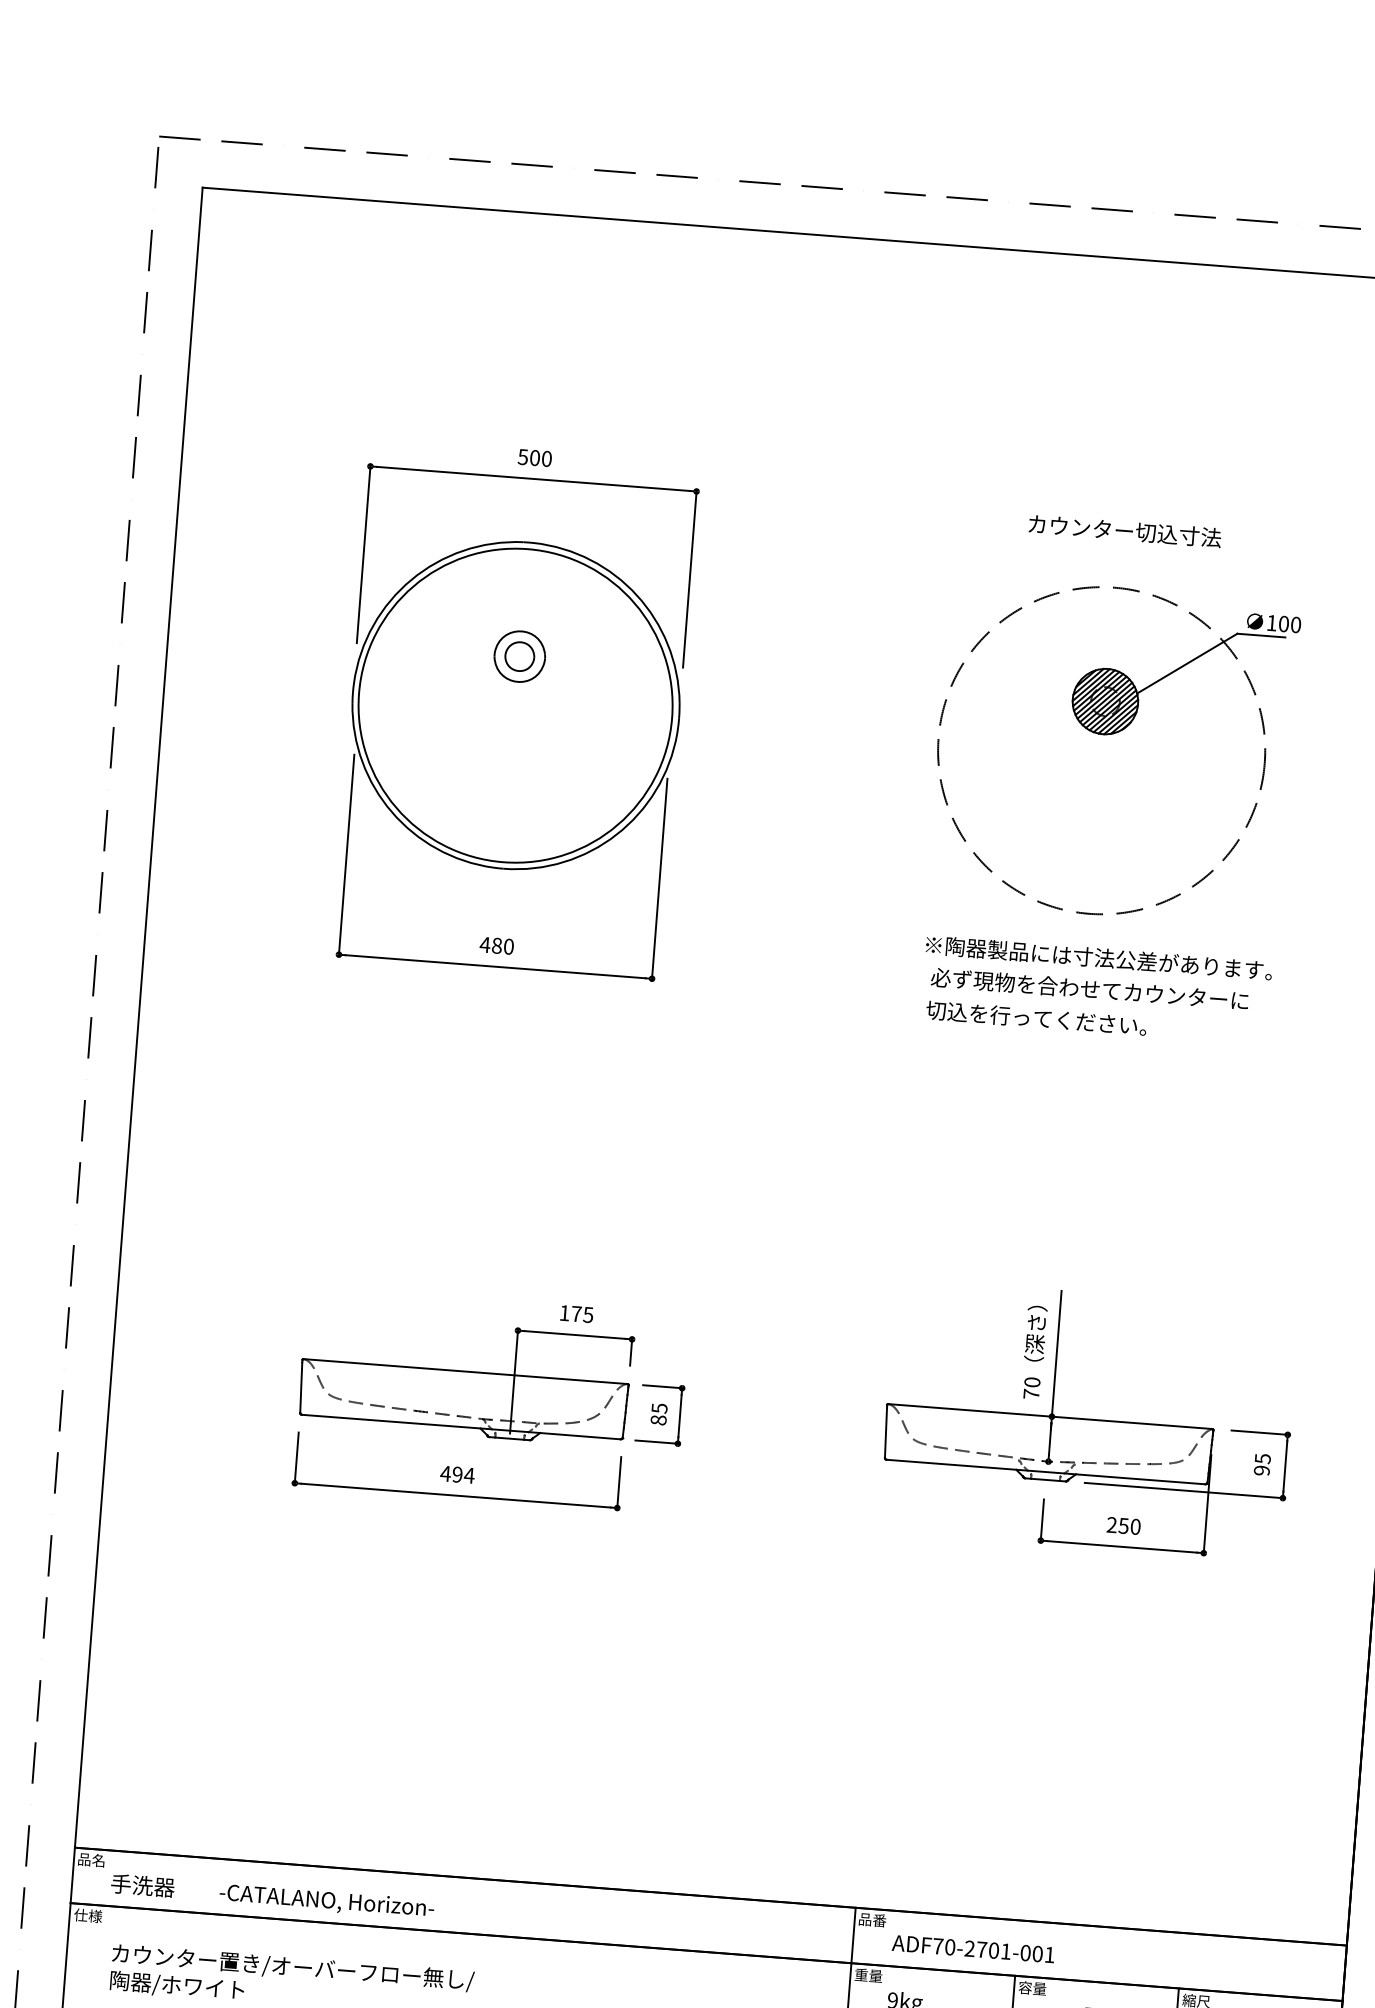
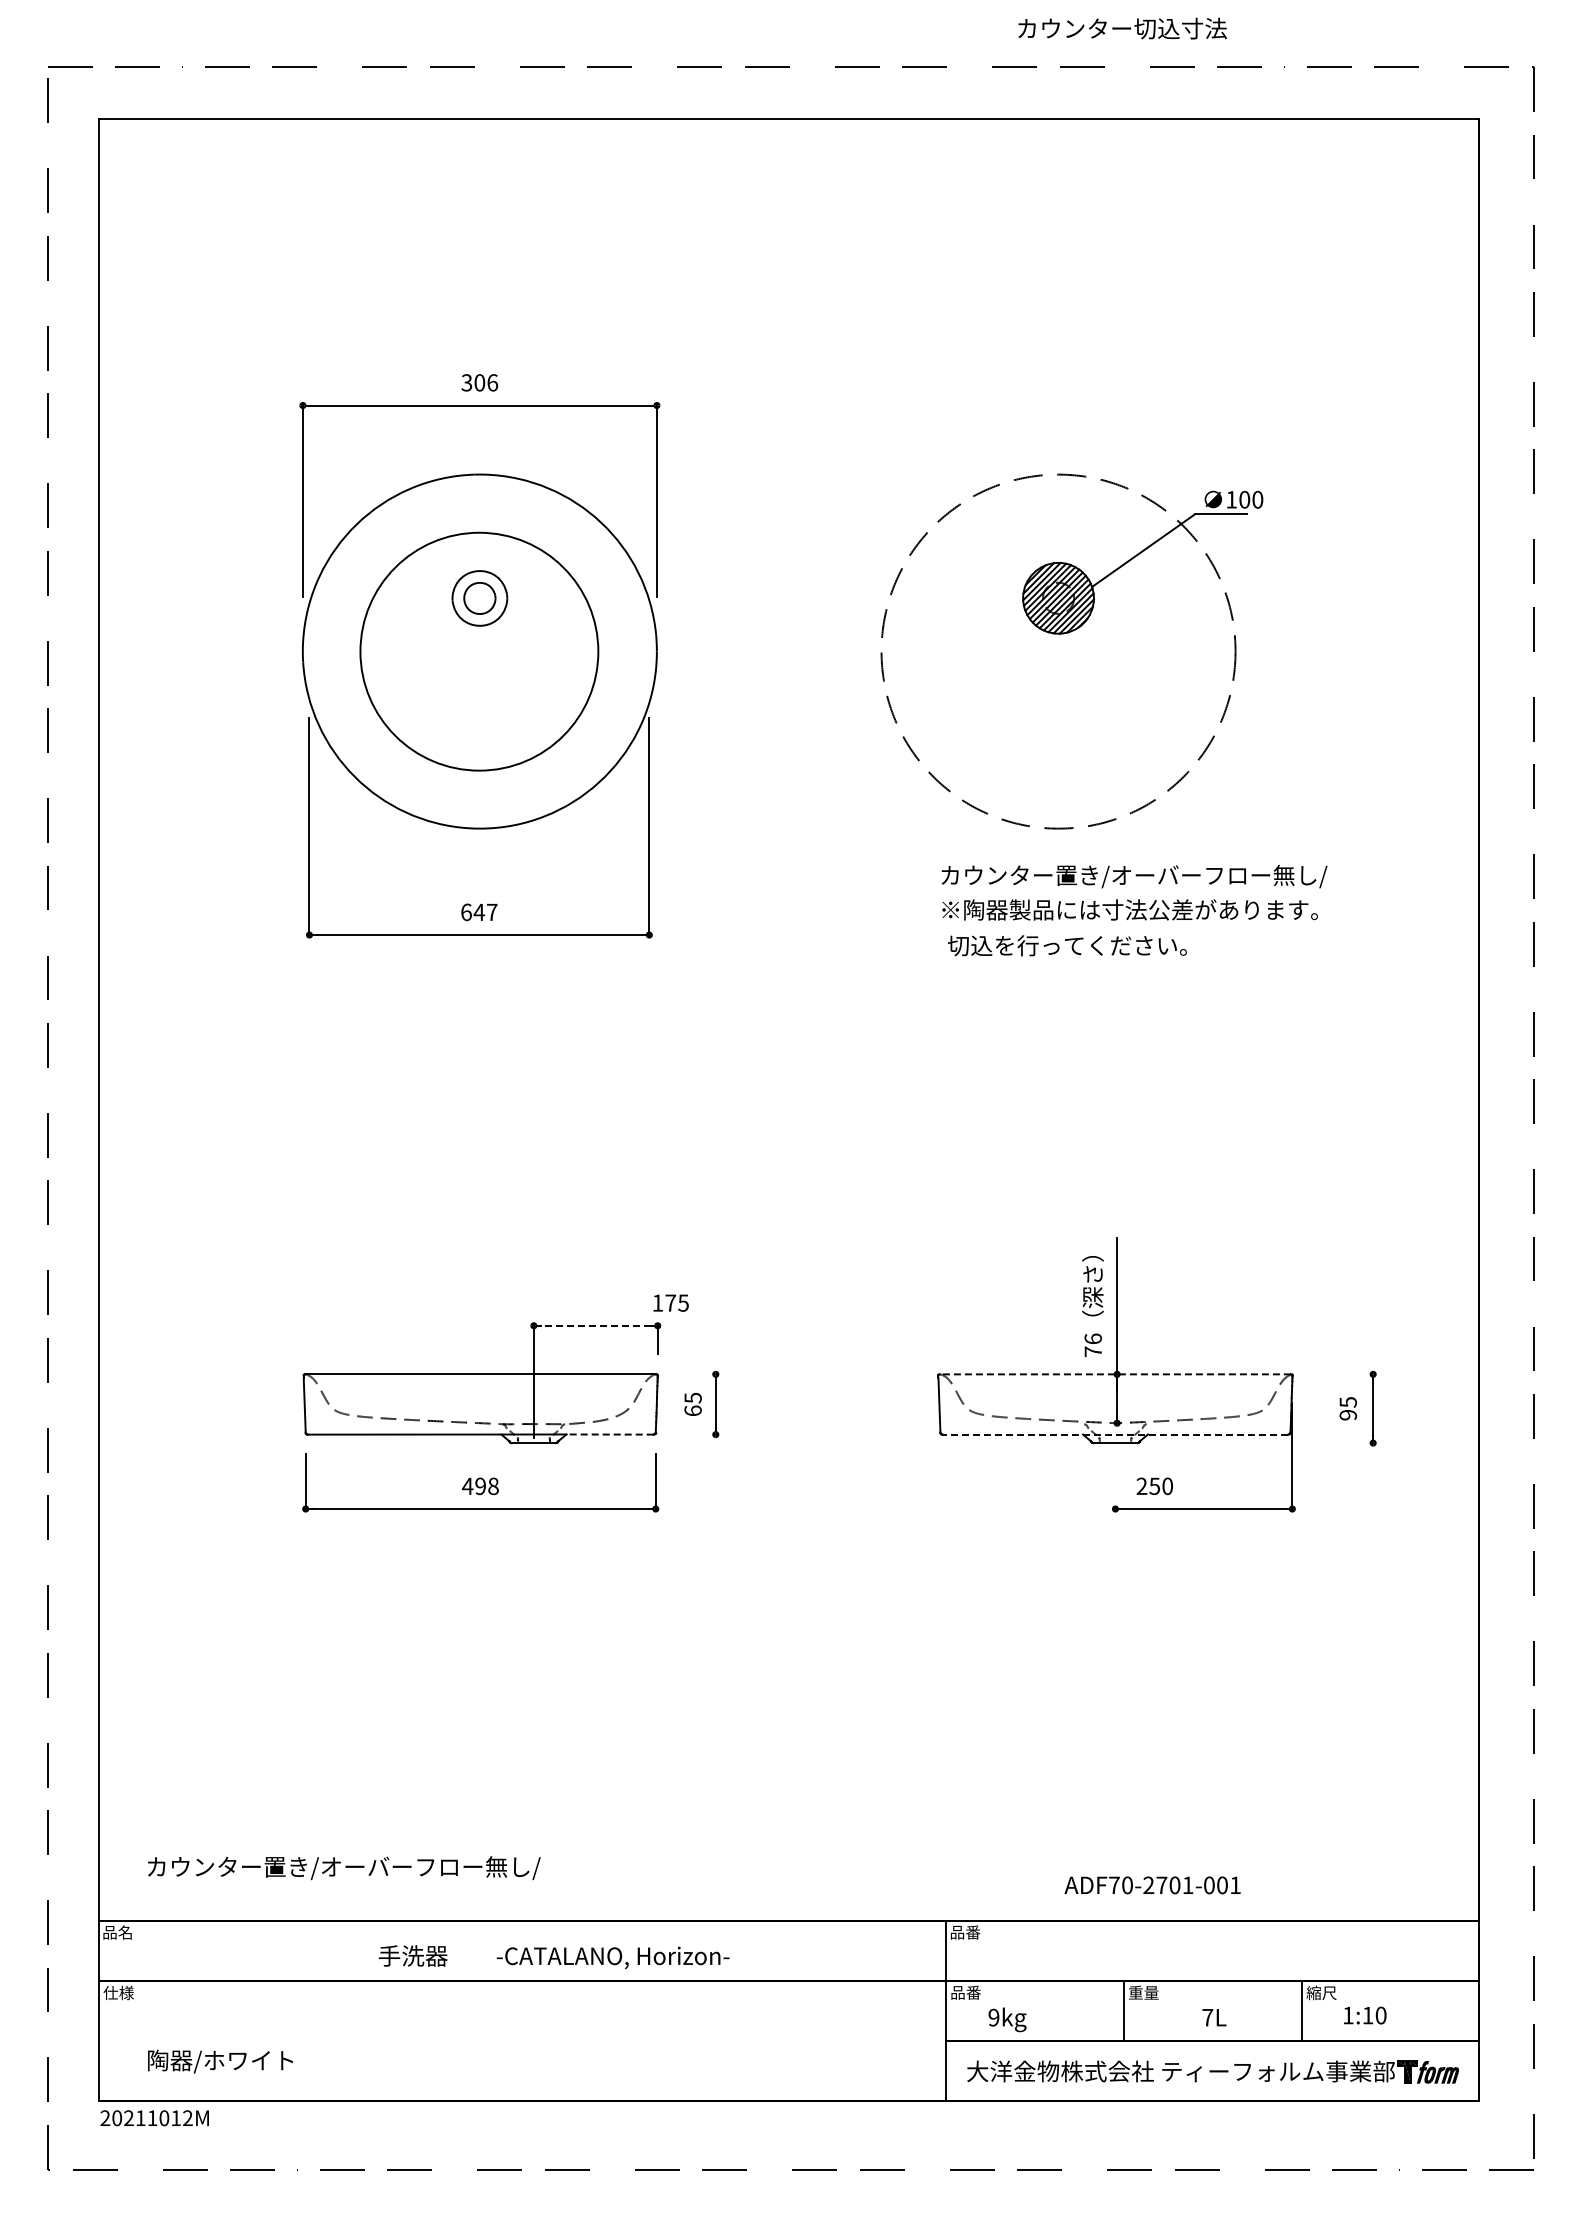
text: (535, 457) -> (480, 382), 500 -> 306
text: (1125, 530) -> (1122, 28), moved
circle: (515, 705) -> (479, 651), size x0.7
part: (1112, 734) -> (1068, 633), moved
text: (496, 945) -> (478, 912), 480 -> 647
text: (1103, 959) -> (1134, 876), ※陶器製品には寸法公差があります。 -> カウンター置き/オーバーフロー無し/
text: (1096, 989) -> (1129, 909), 必ず現物を合わせてカウンターに -> ※陶器製品には寸法公差があります。
text: (576, 1313) -> (670, 1302), moved
line: (574, 1334) -> (595, 1325), solid -> dashed
text: (1031, 1381) -> (1092, 1338), 70 -> 76
line: (662, 1386) -> (694, 1374), removed
line: (1050, 1416) -> (1115, 1374), solid -> dashed
text: (658, 1419) -> (692, 1410), 85 -> 65
line: (1259, 1432) -> (1342, 1374), removed
line: (580, 1436) -> (610, 1434), solid -> dashed
line: (656, 1441) -> (692, 1434), removed
line: (1046, 1471) -> (1115, 1434), solid -> dashed
text: (469, 1475) -> (493, 1486), 494 -> 498
line: (1183, 1490) -> (1265, 1443), removed
line: (1042, 1519) -> (1115, 1486), removed
text: (1123, 1526) -> (1154, 1486), moved
text: (272, 1897) -> (554, 1957), moved
text: (973, 1949) -> (1152, 1885), moved
text: (293, 1968) -> (344, 1868), moved
text: (868, 1975) -> (965, 1992), 重量 -> 品番
text: (1025, 1987) -> (1135, 1992), 容量 -> 重量

